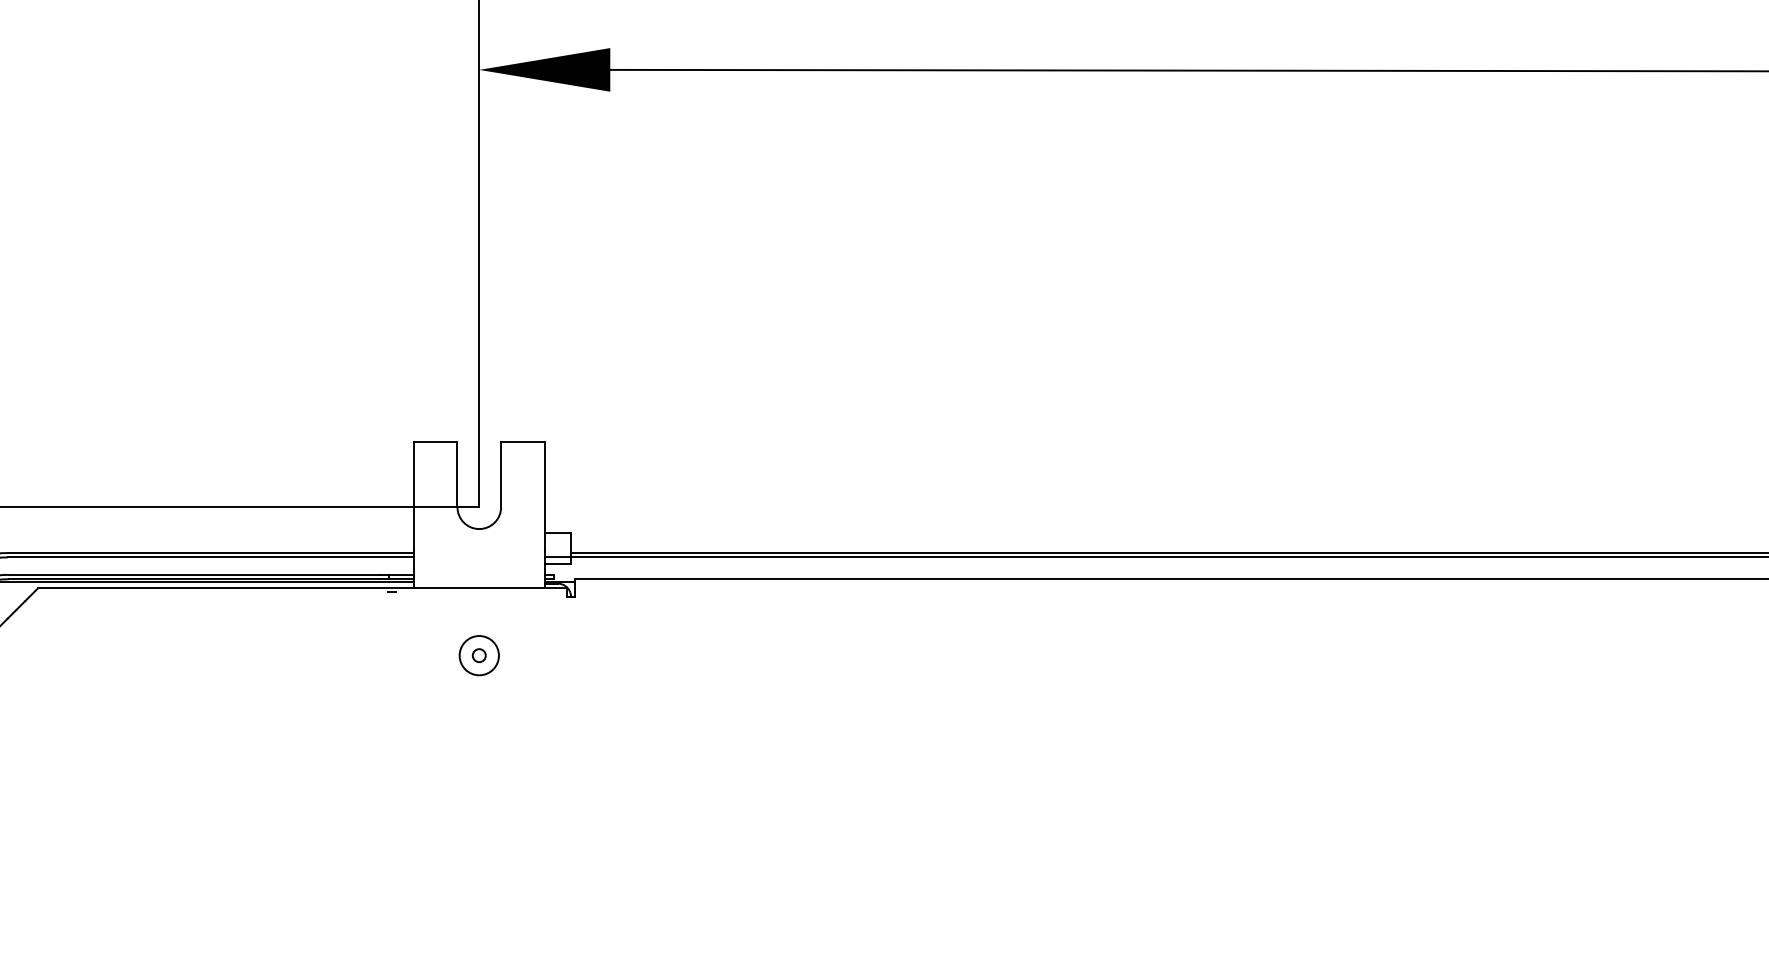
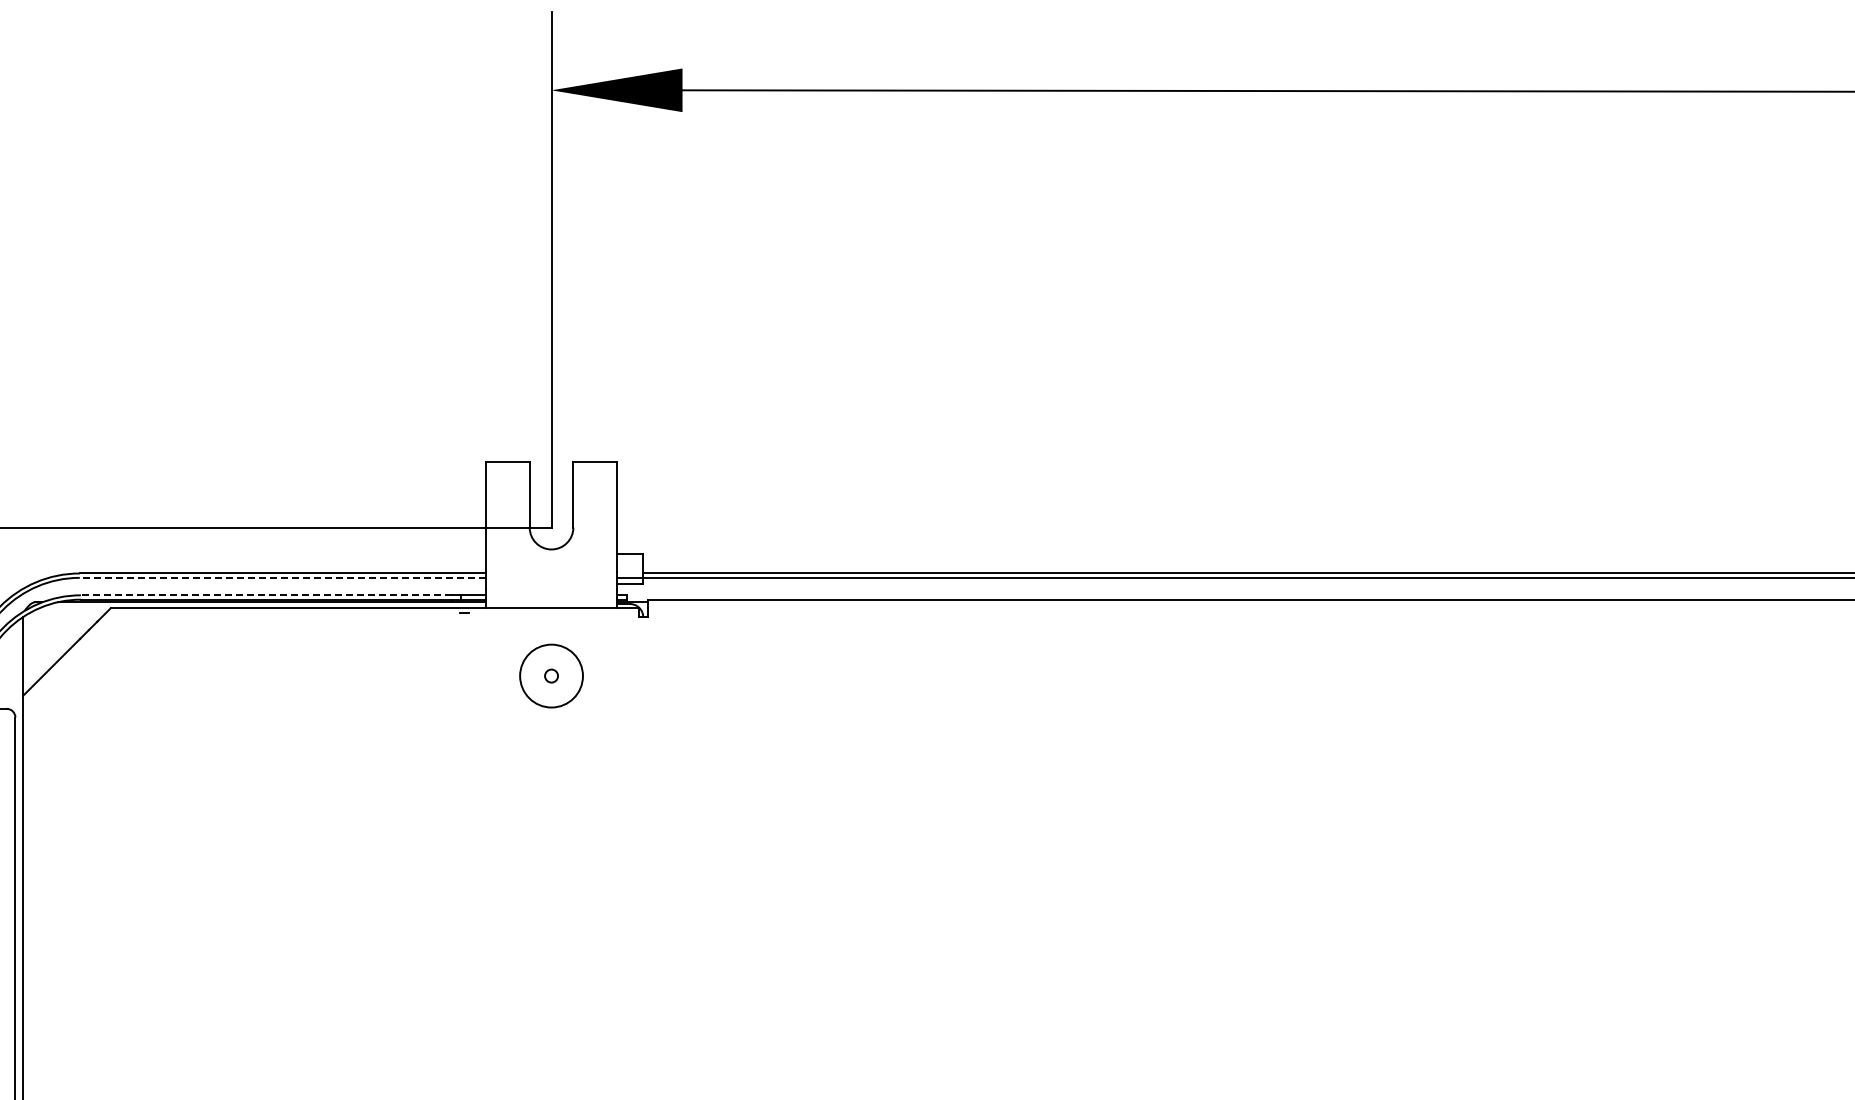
line: (210, 557) -> (282, 577), solid -> dashed
line: (194, 575) -> (266, 595), solid -> dashed
circle: (479, 655) -> (551, 675), size x1.6

